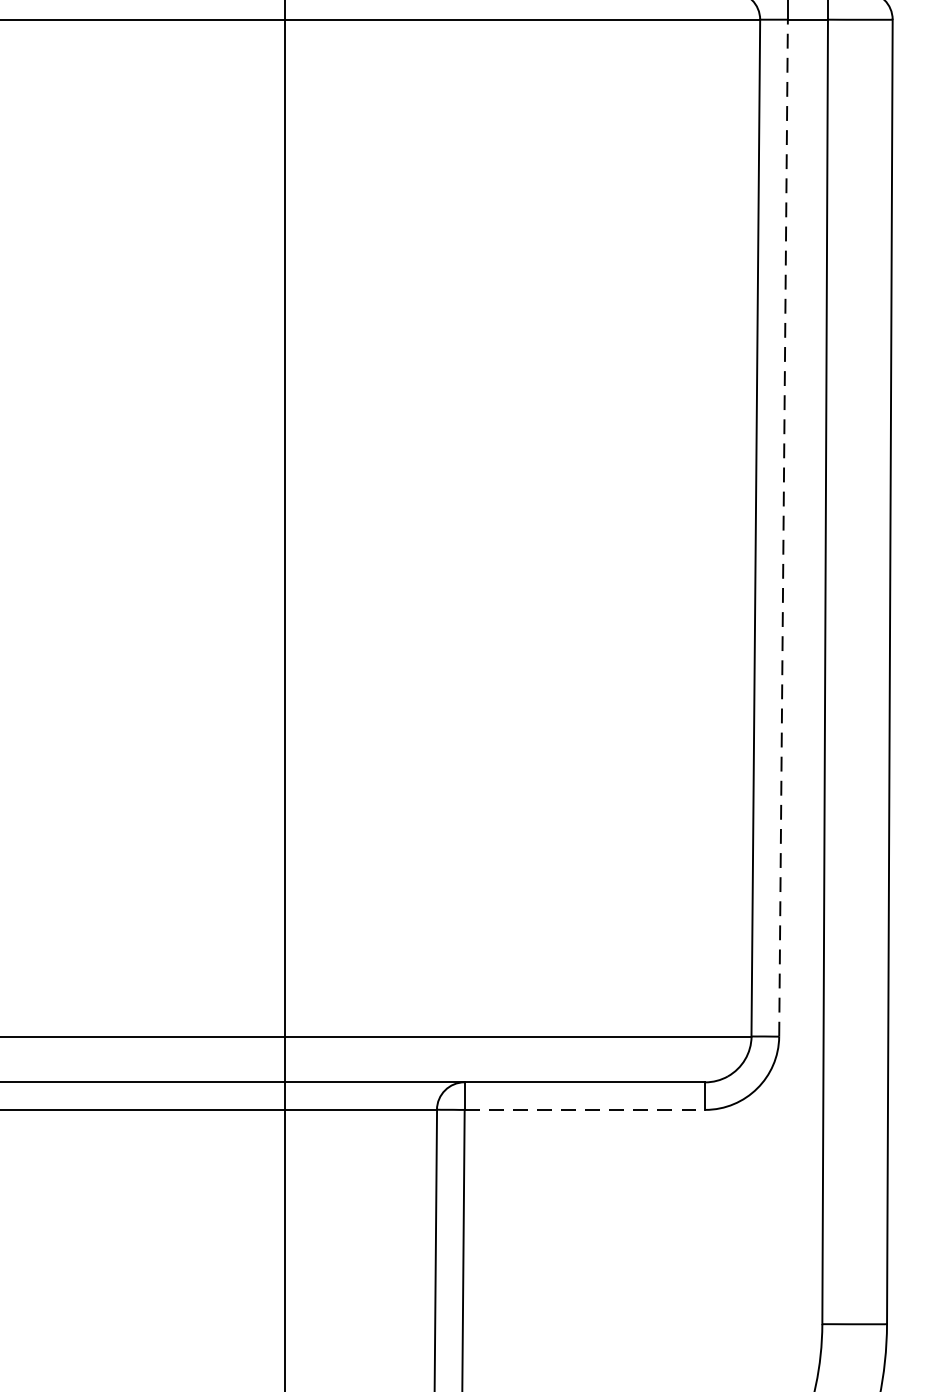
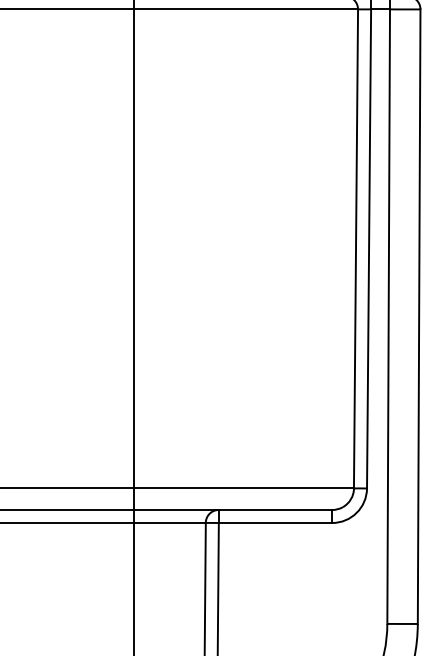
line: (784, 527) -> (369, 248), dashed -> solid
line: (584, 1108) -> (275, 522), dashed -> solid

